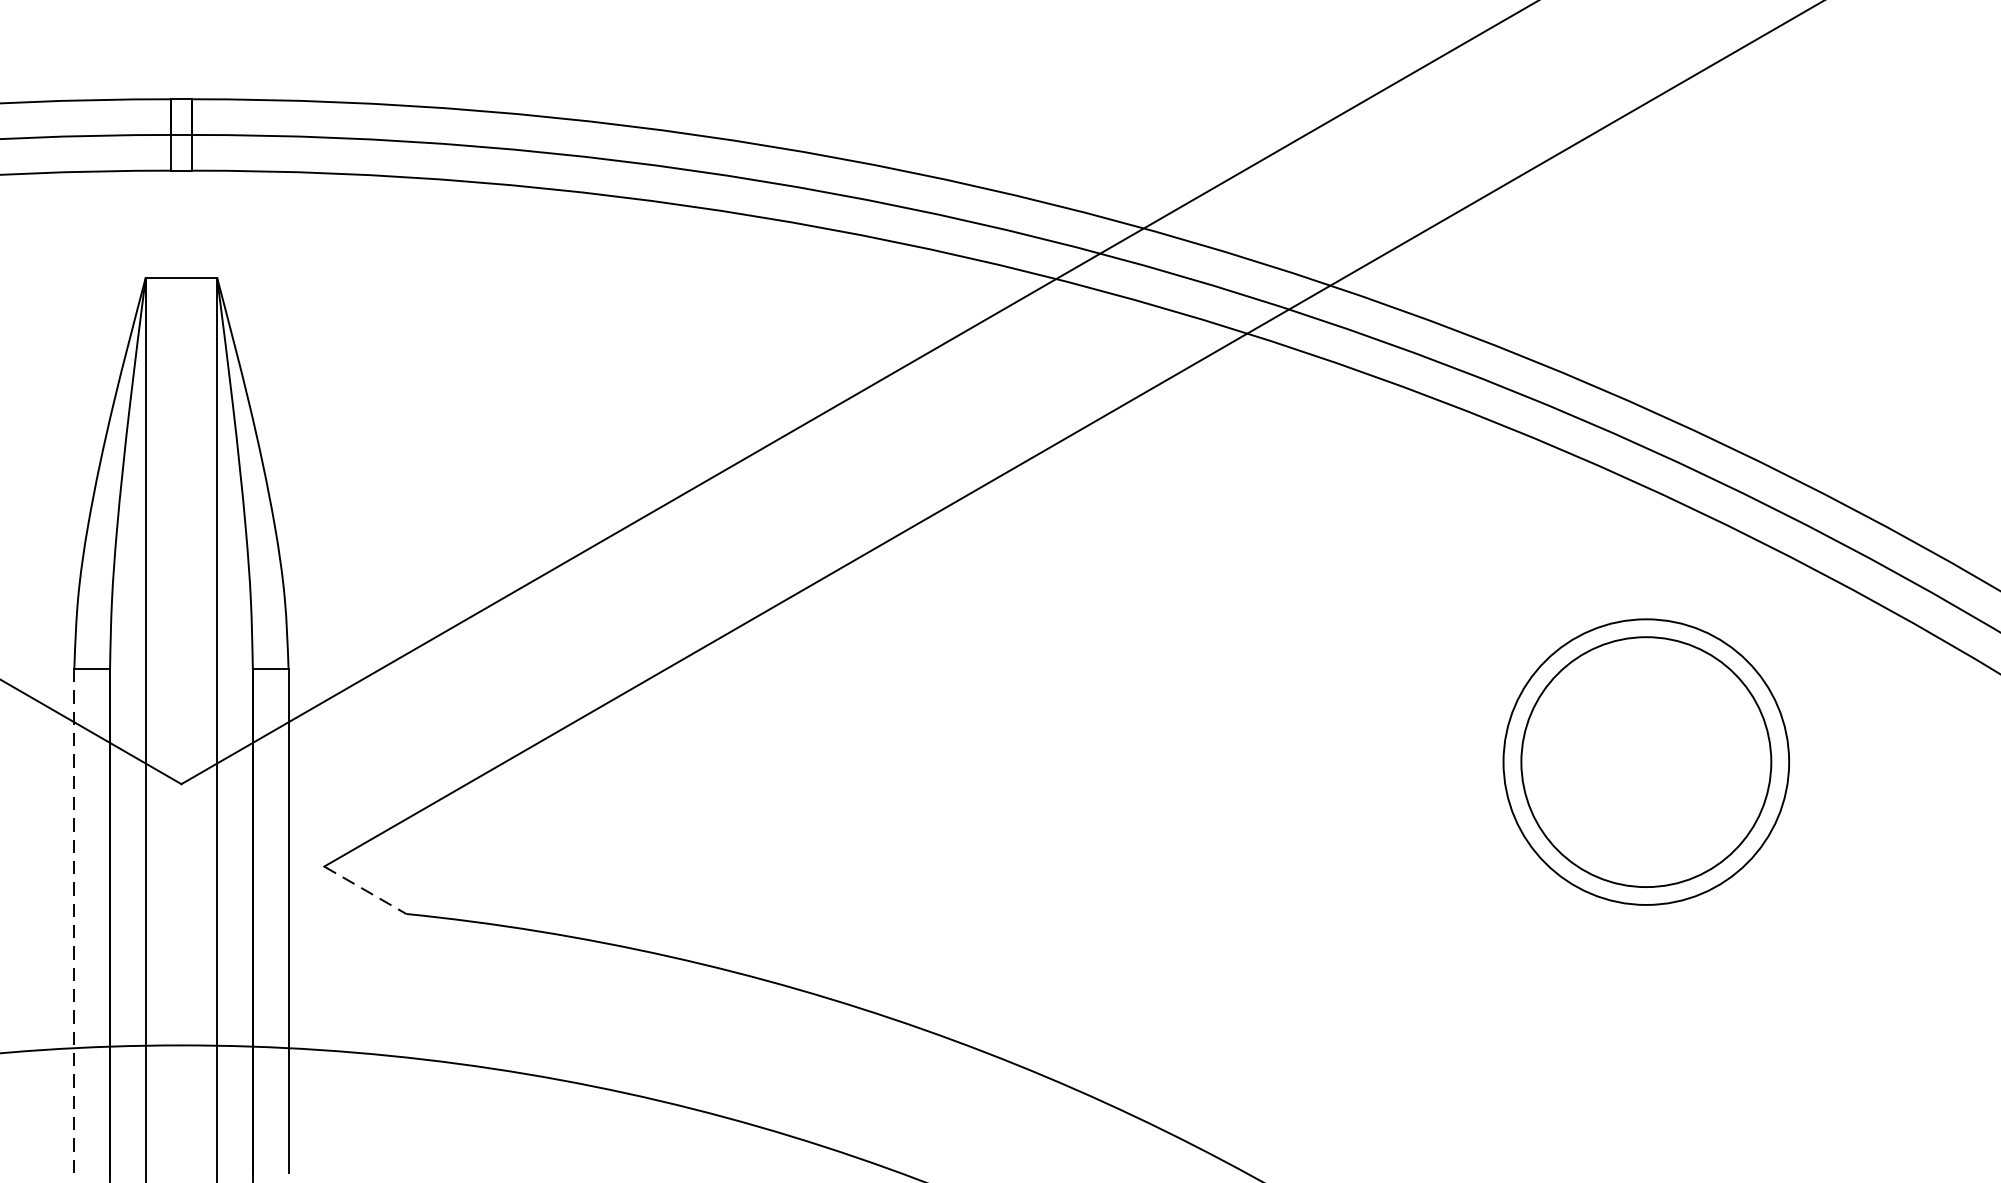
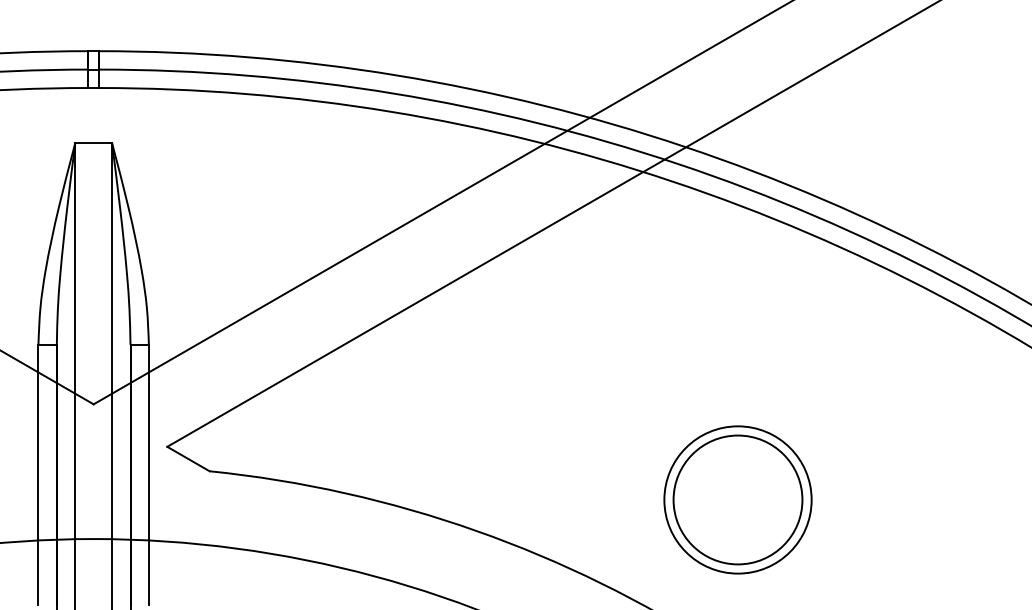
part: (1645, 761) -> (737, 499), moved
line: (365, 891) -> (188, 459), dashed -> solid
line: (74, 922) -> (38, 475), dashed -> solid

